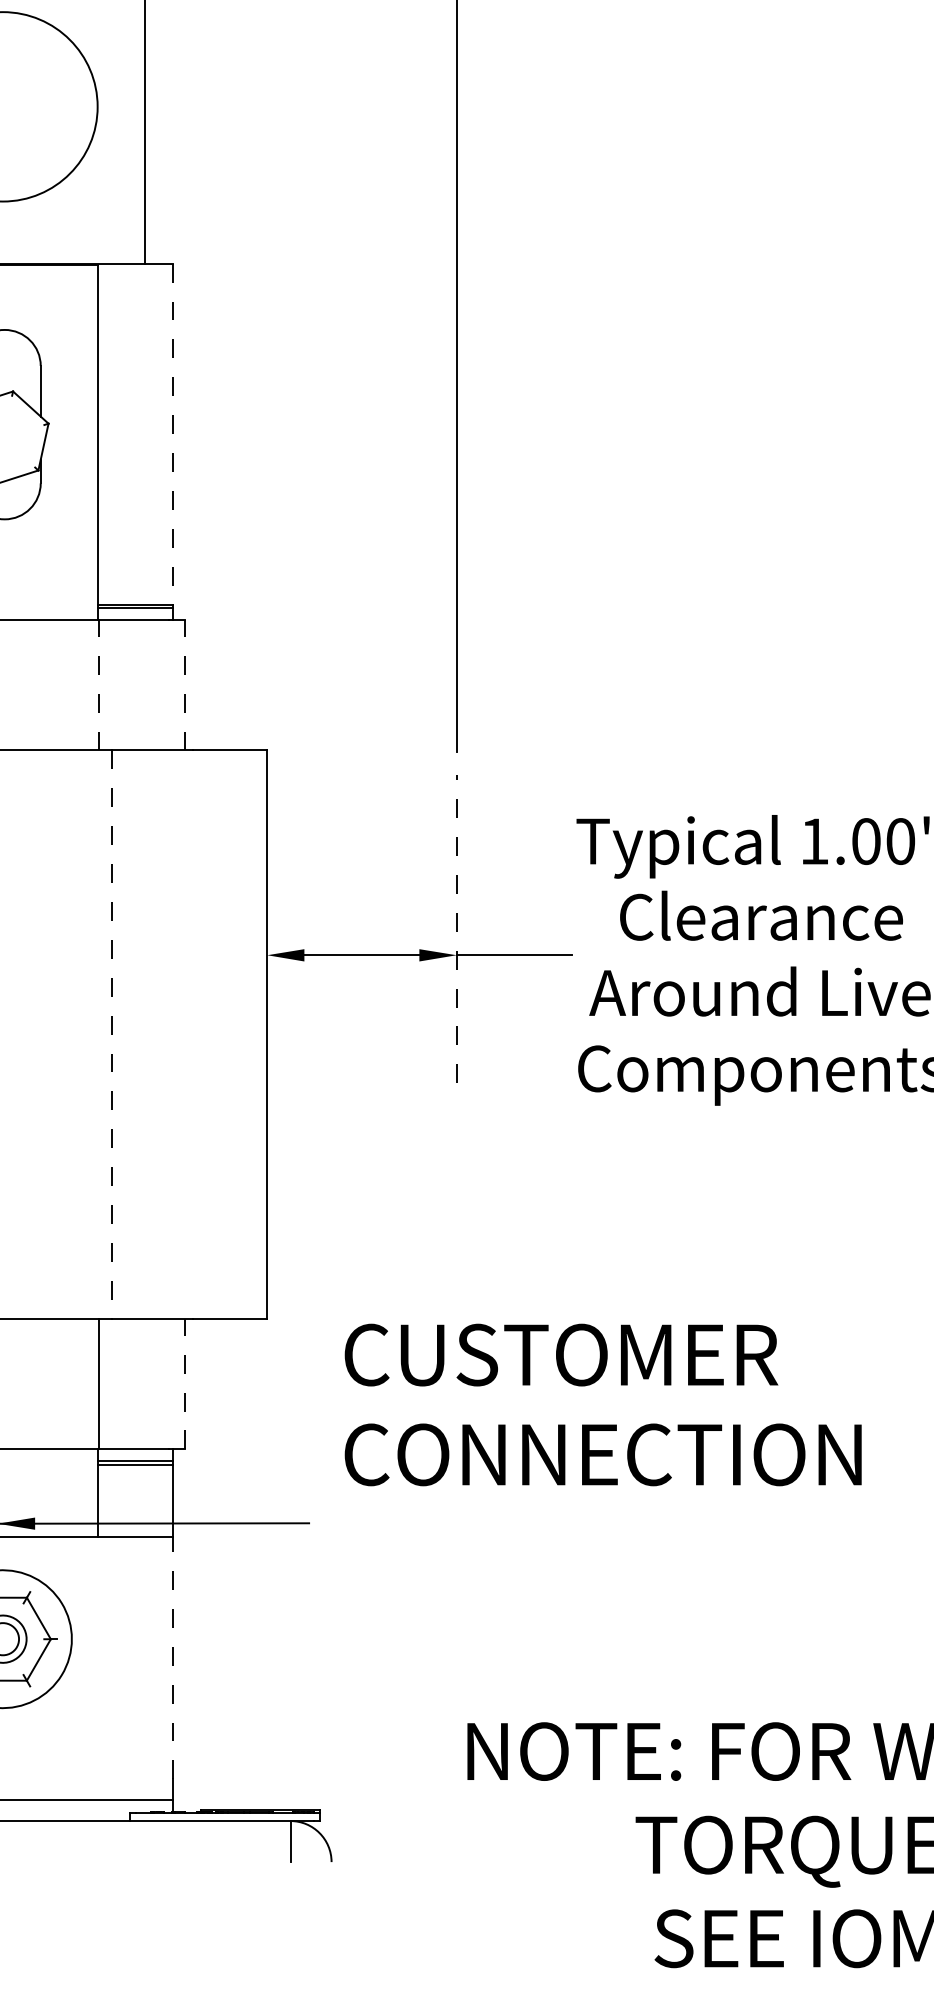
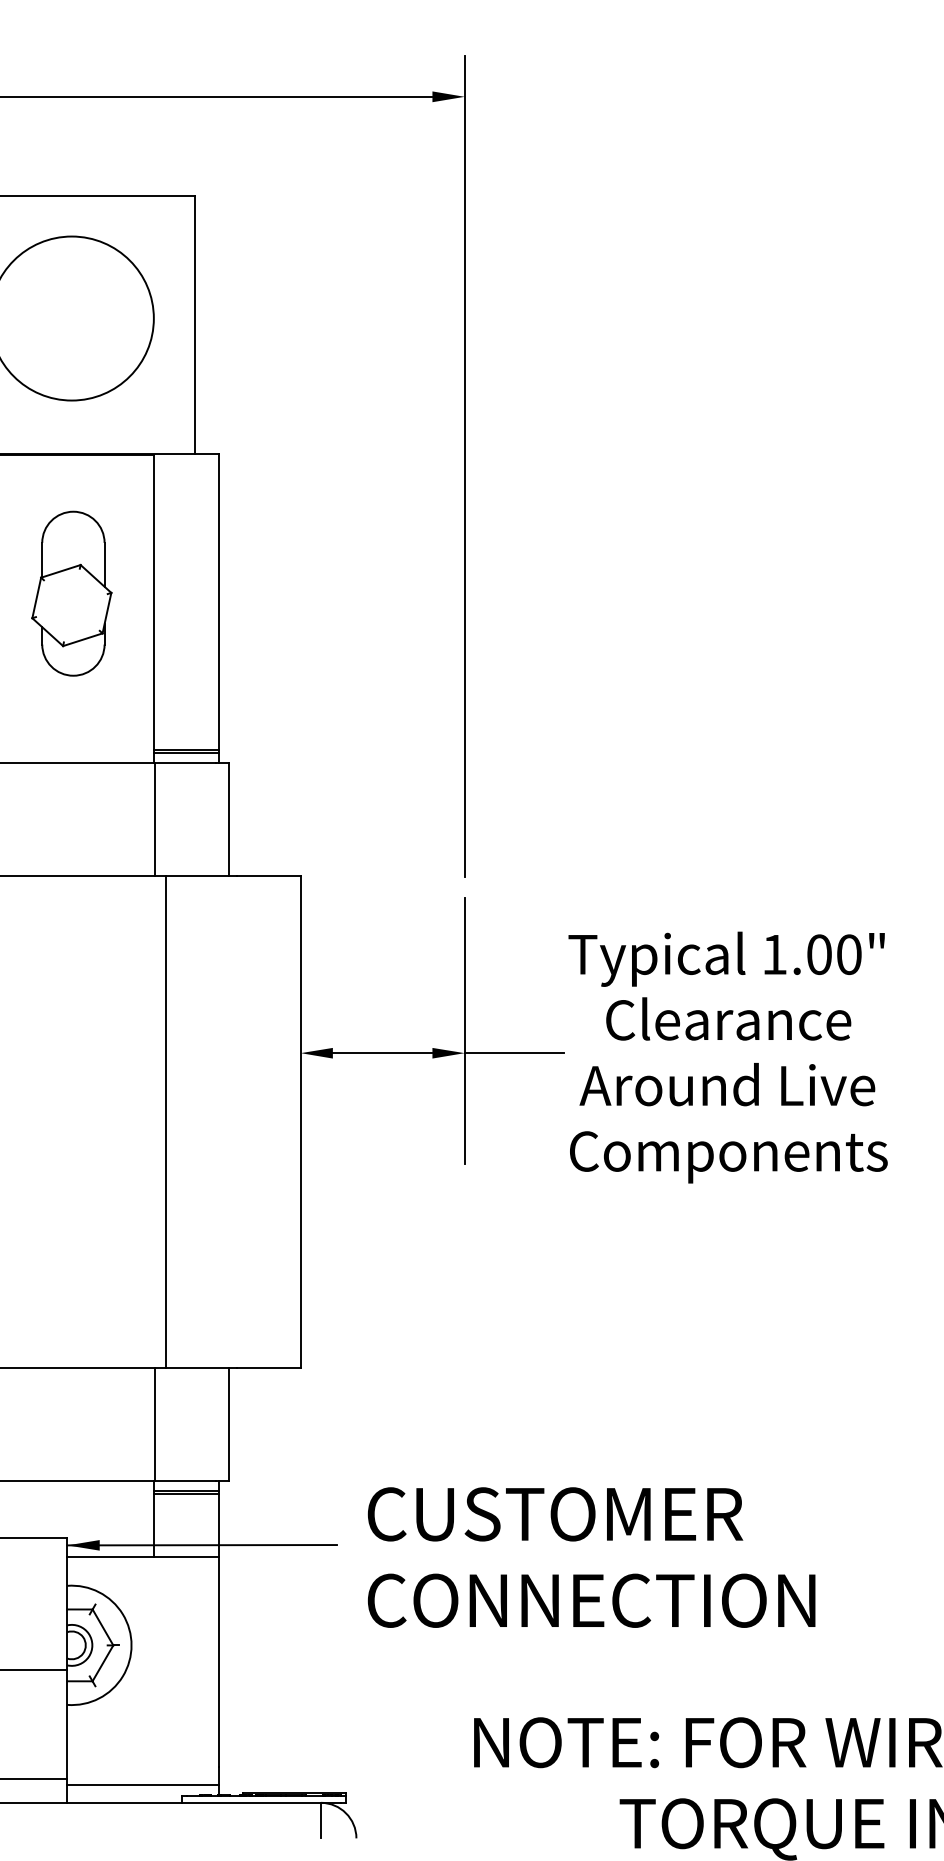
line: (173, 433) -> (219, 601), dashed -> solid
line: (99, 685) -> (155, 819), dashed -> solid
line: (184, 685) -> (229, 819), dashed -> solid
line: (456, 929) -> (464, 1030), dashed -> solid
line: (112, 1035) -> (166, 1122), dashed -> solid
line: (184, 1384) -> (229, 1424), dashed -> solid
text: (603, 1404) -> (591, 1557), moved
line: (173, 1657) -> (219, 1661), dashed -> solid

